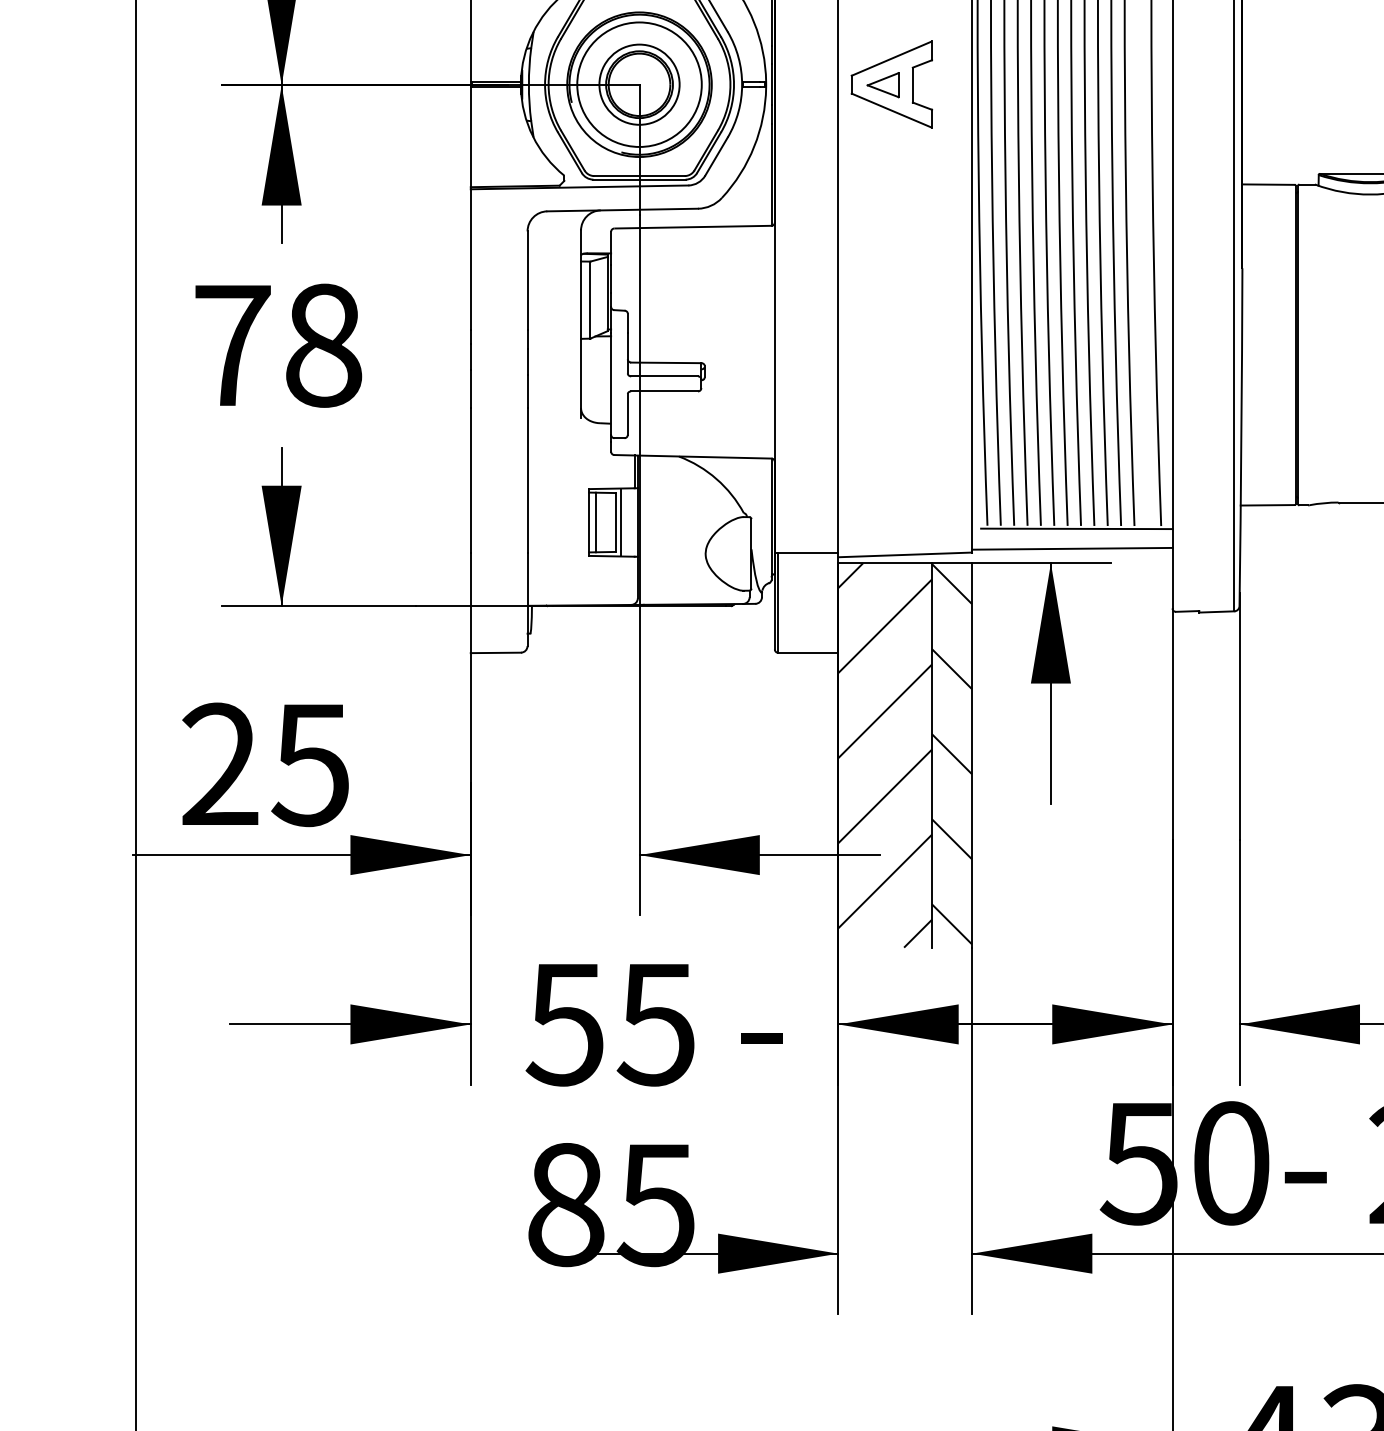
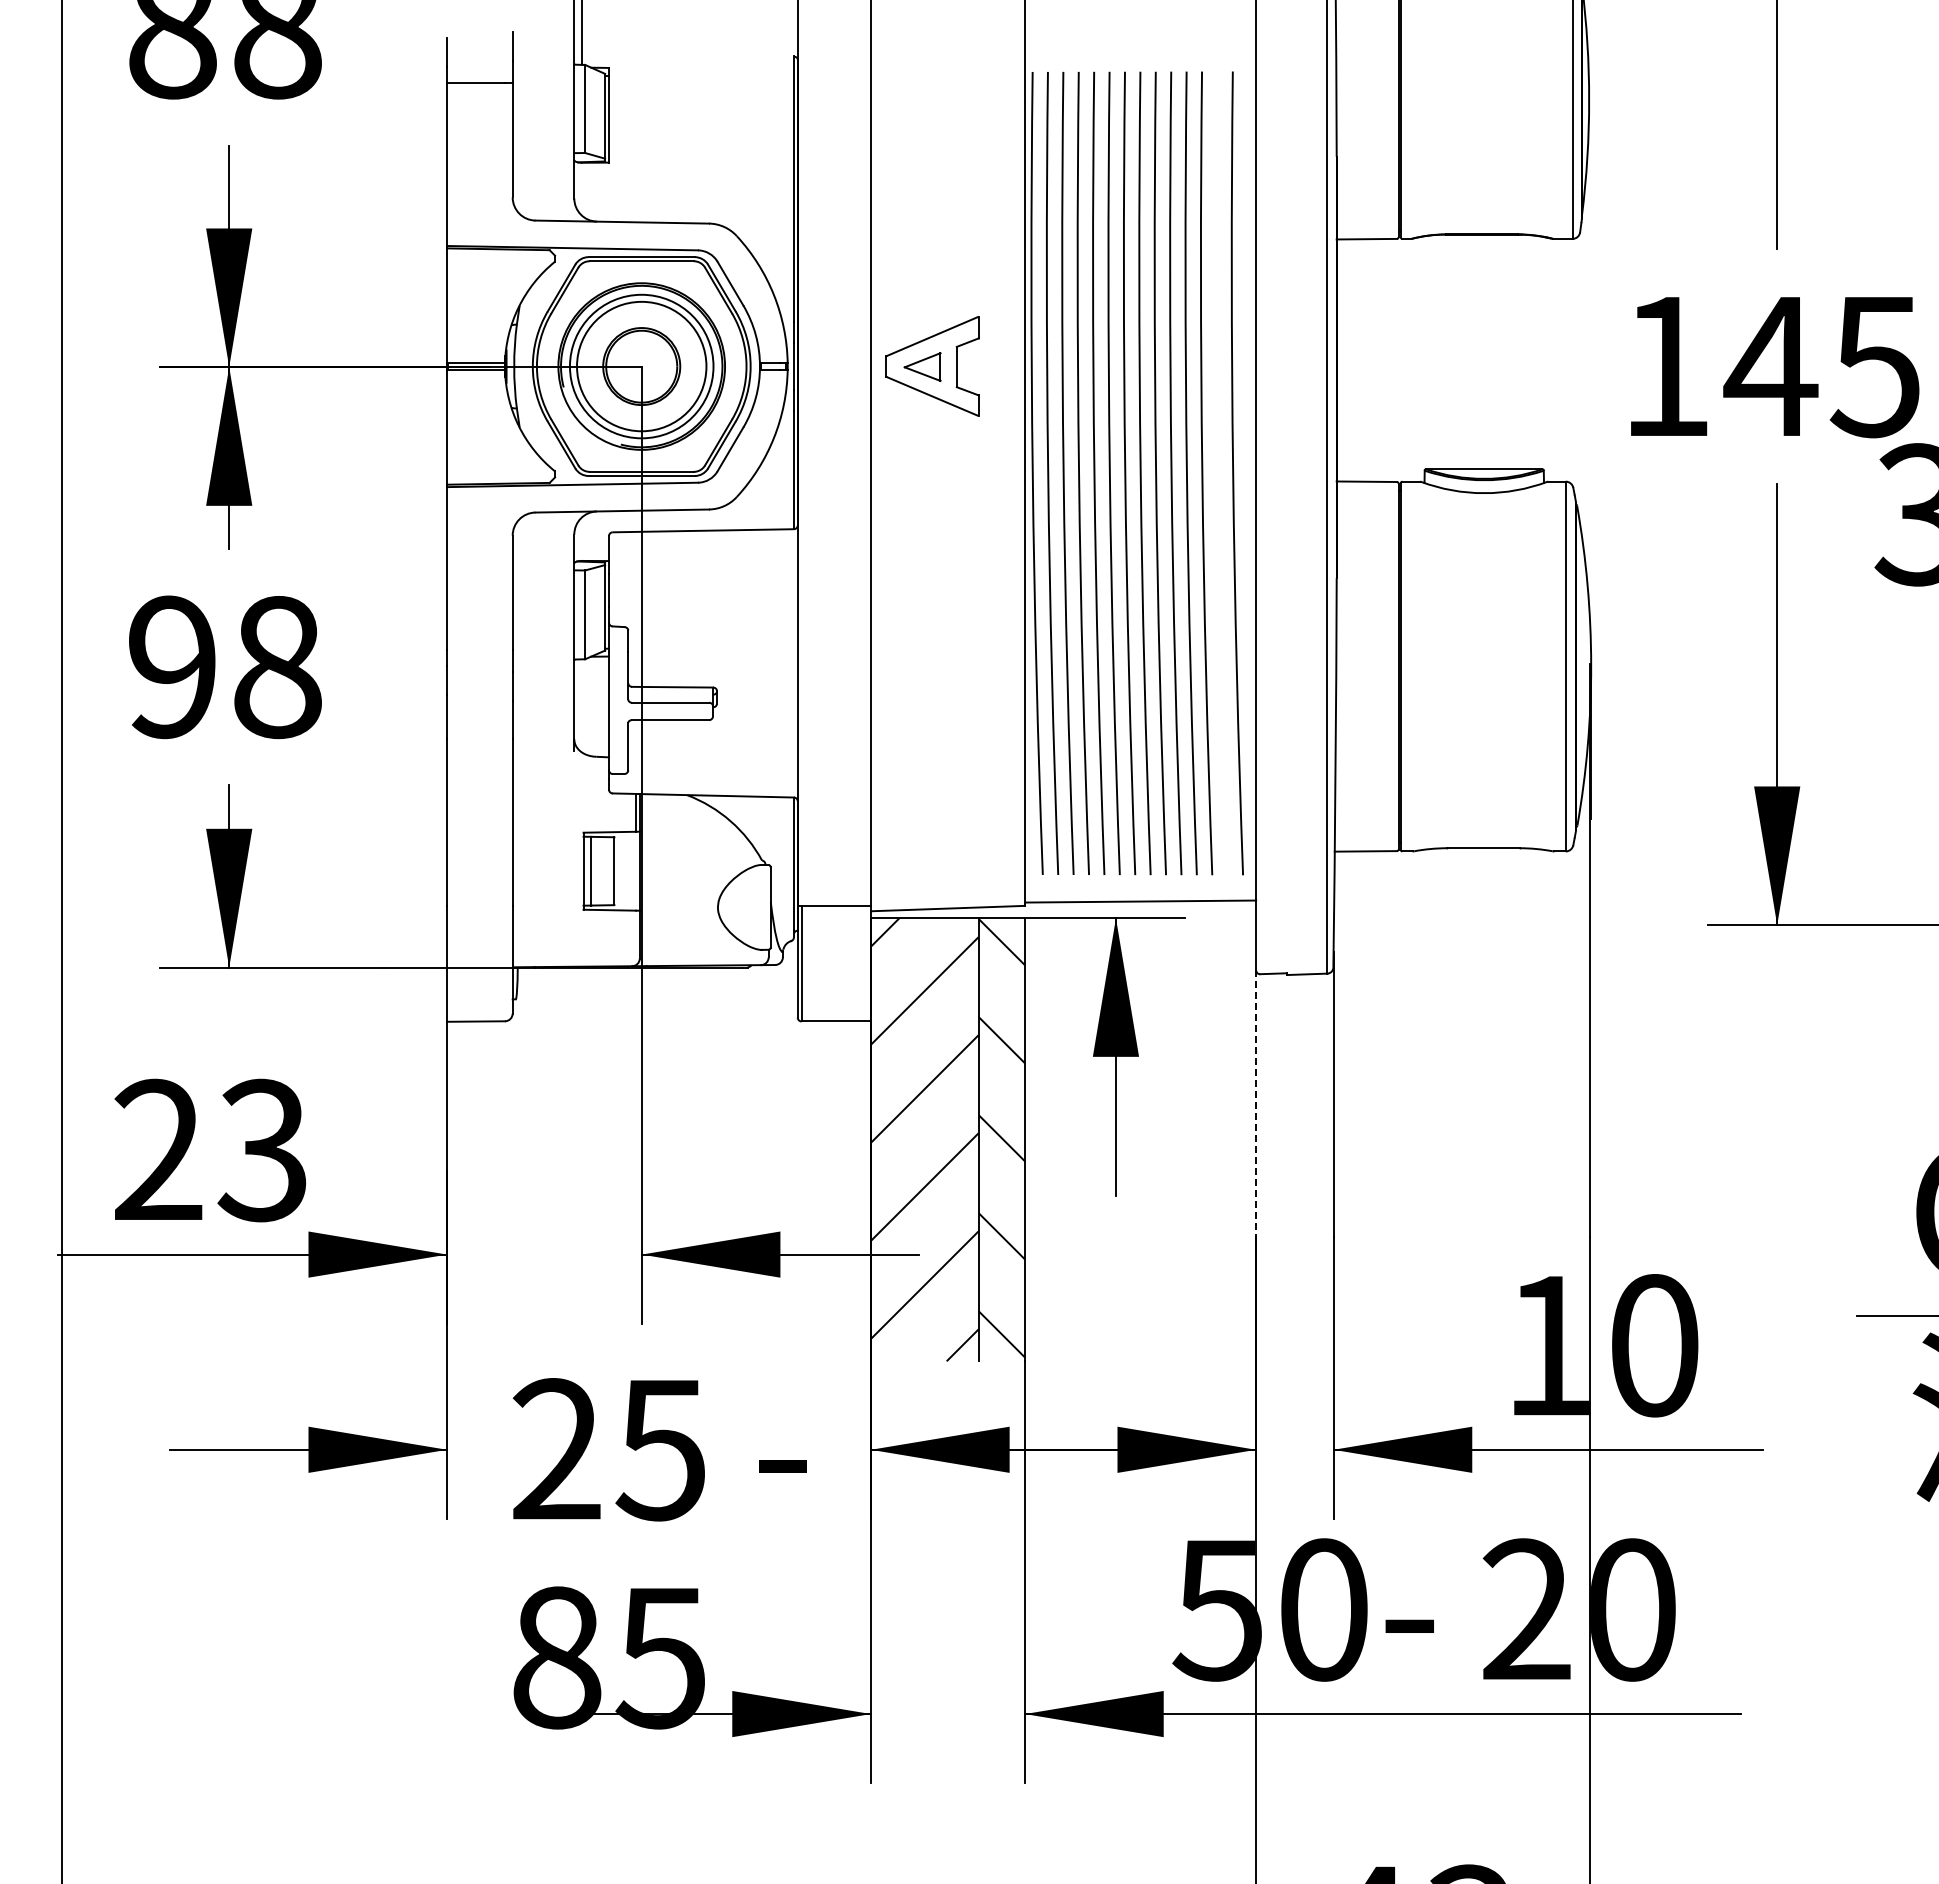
circle: (639, 84) -> (641, 366), size x1.4
text: (232, 345) -> (172, 667), 78 -> 98
line: (621, 522) -> (620, 871), removed
line: (1076, 528) -> (1145, 878), removed
line: (1172, 724) -> (1256, 1104), solid -> dashed
text: (309, 764) -> (261, 1150), 25 -> 23
text: (564, 1024) -> (555, 1449), 55 -> 25

